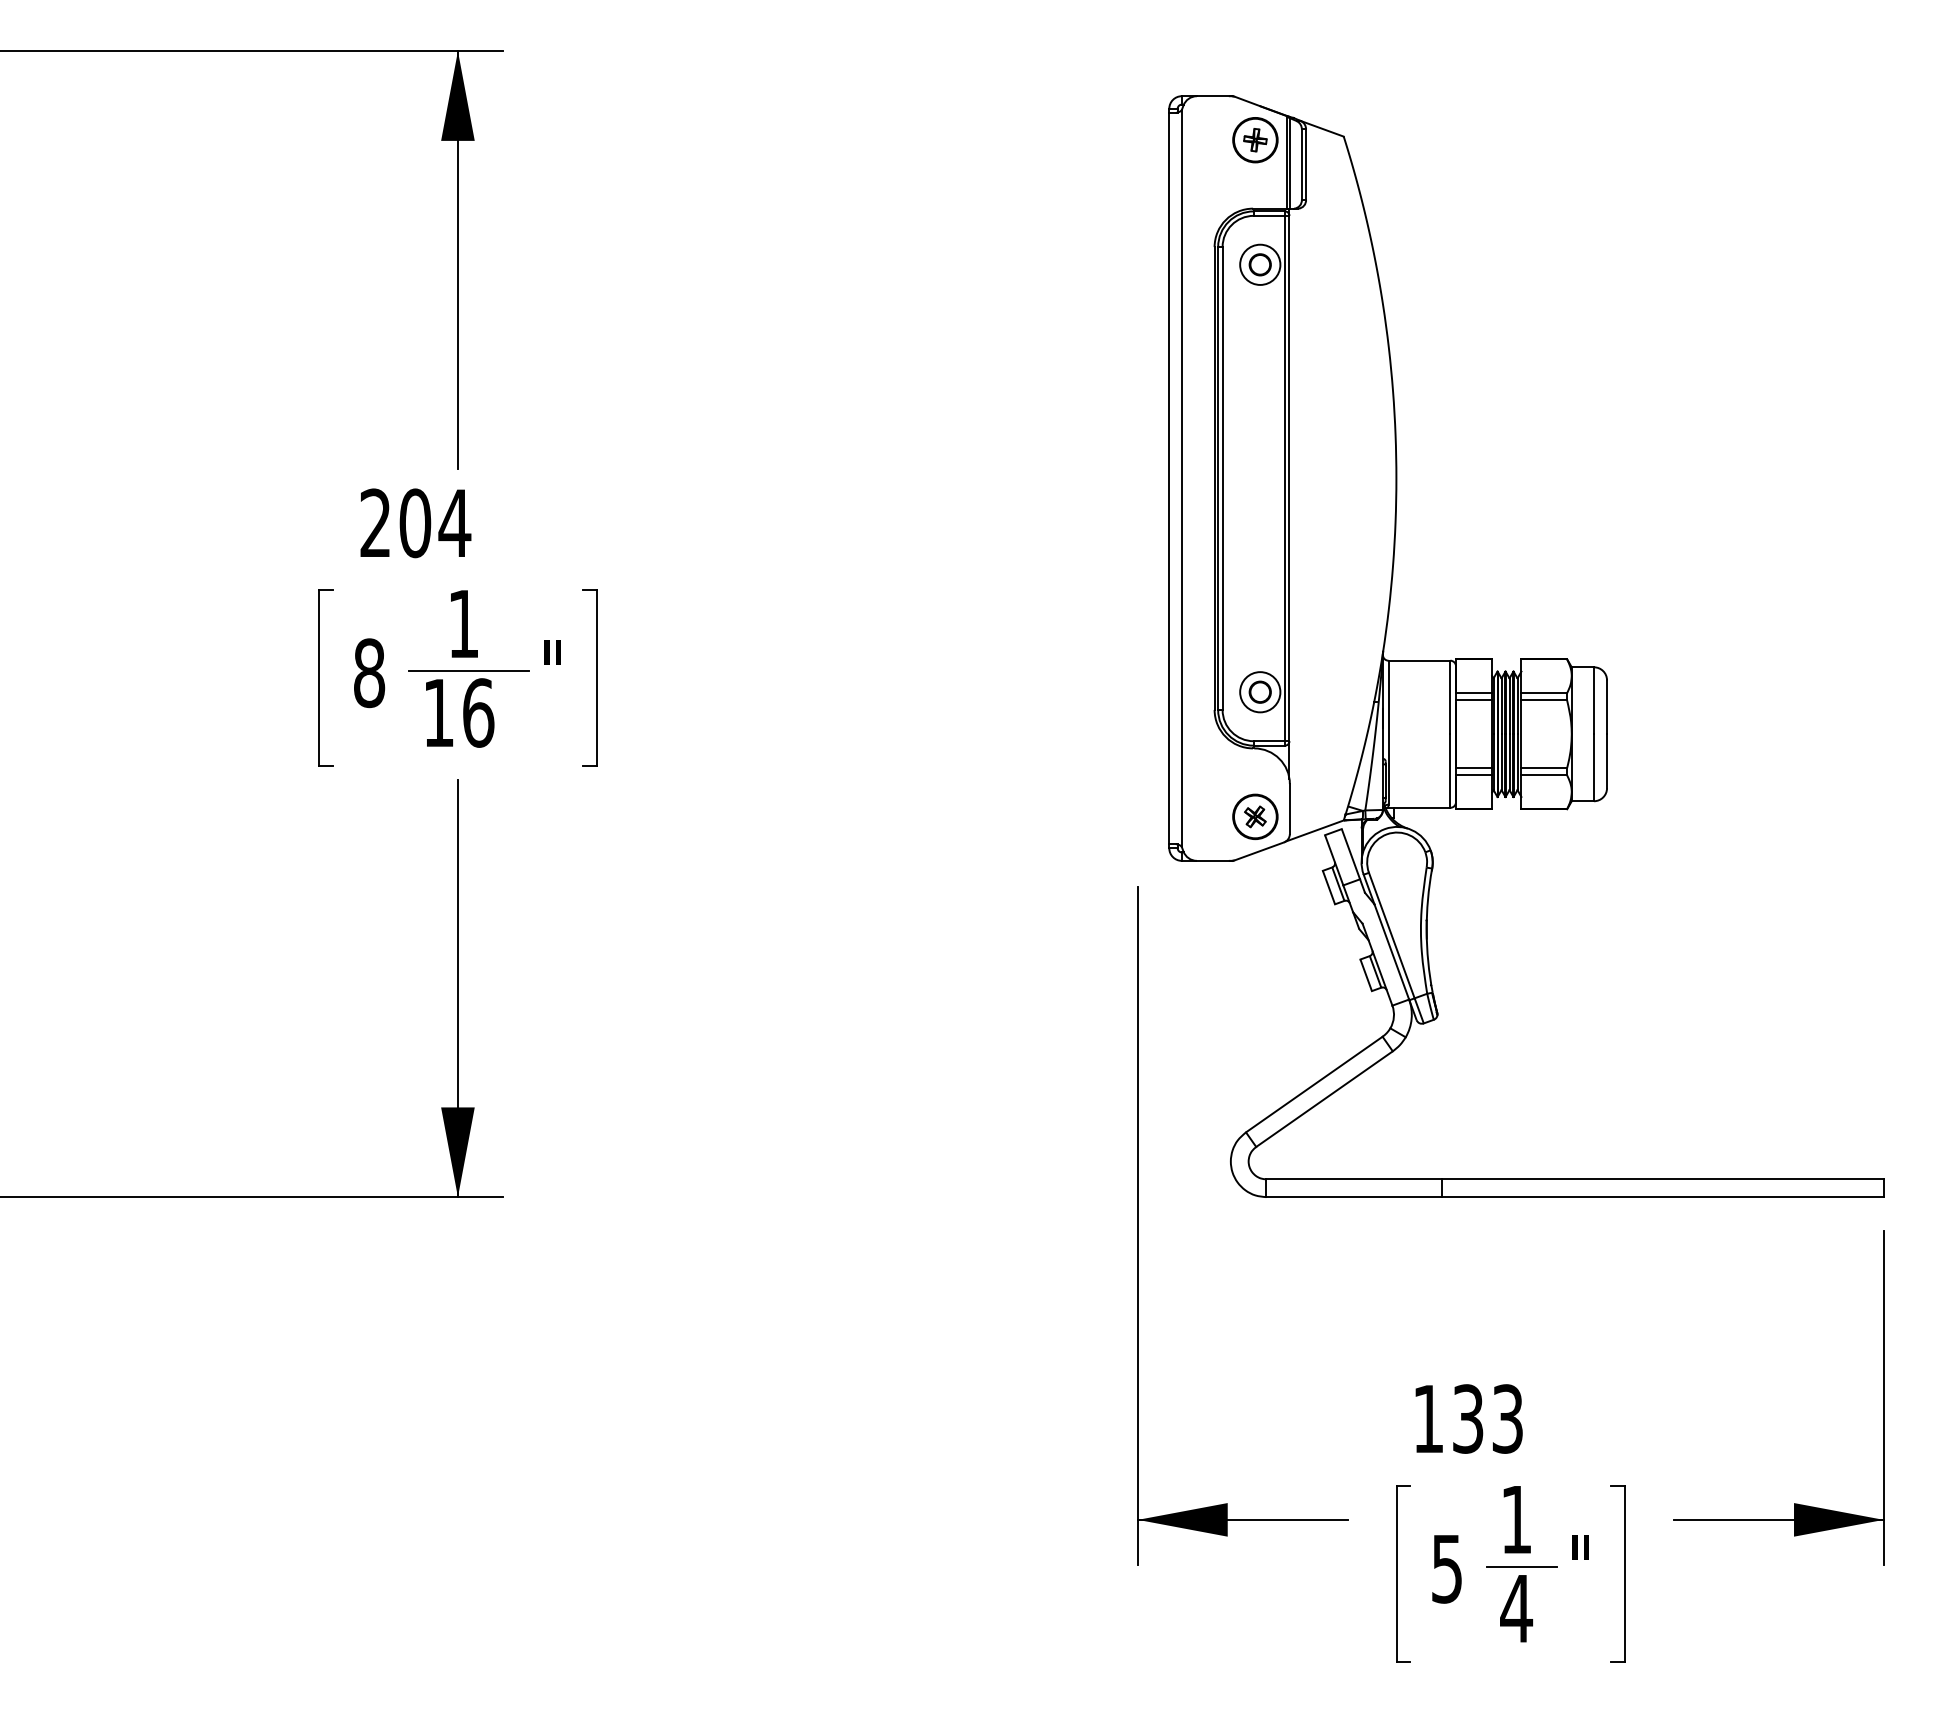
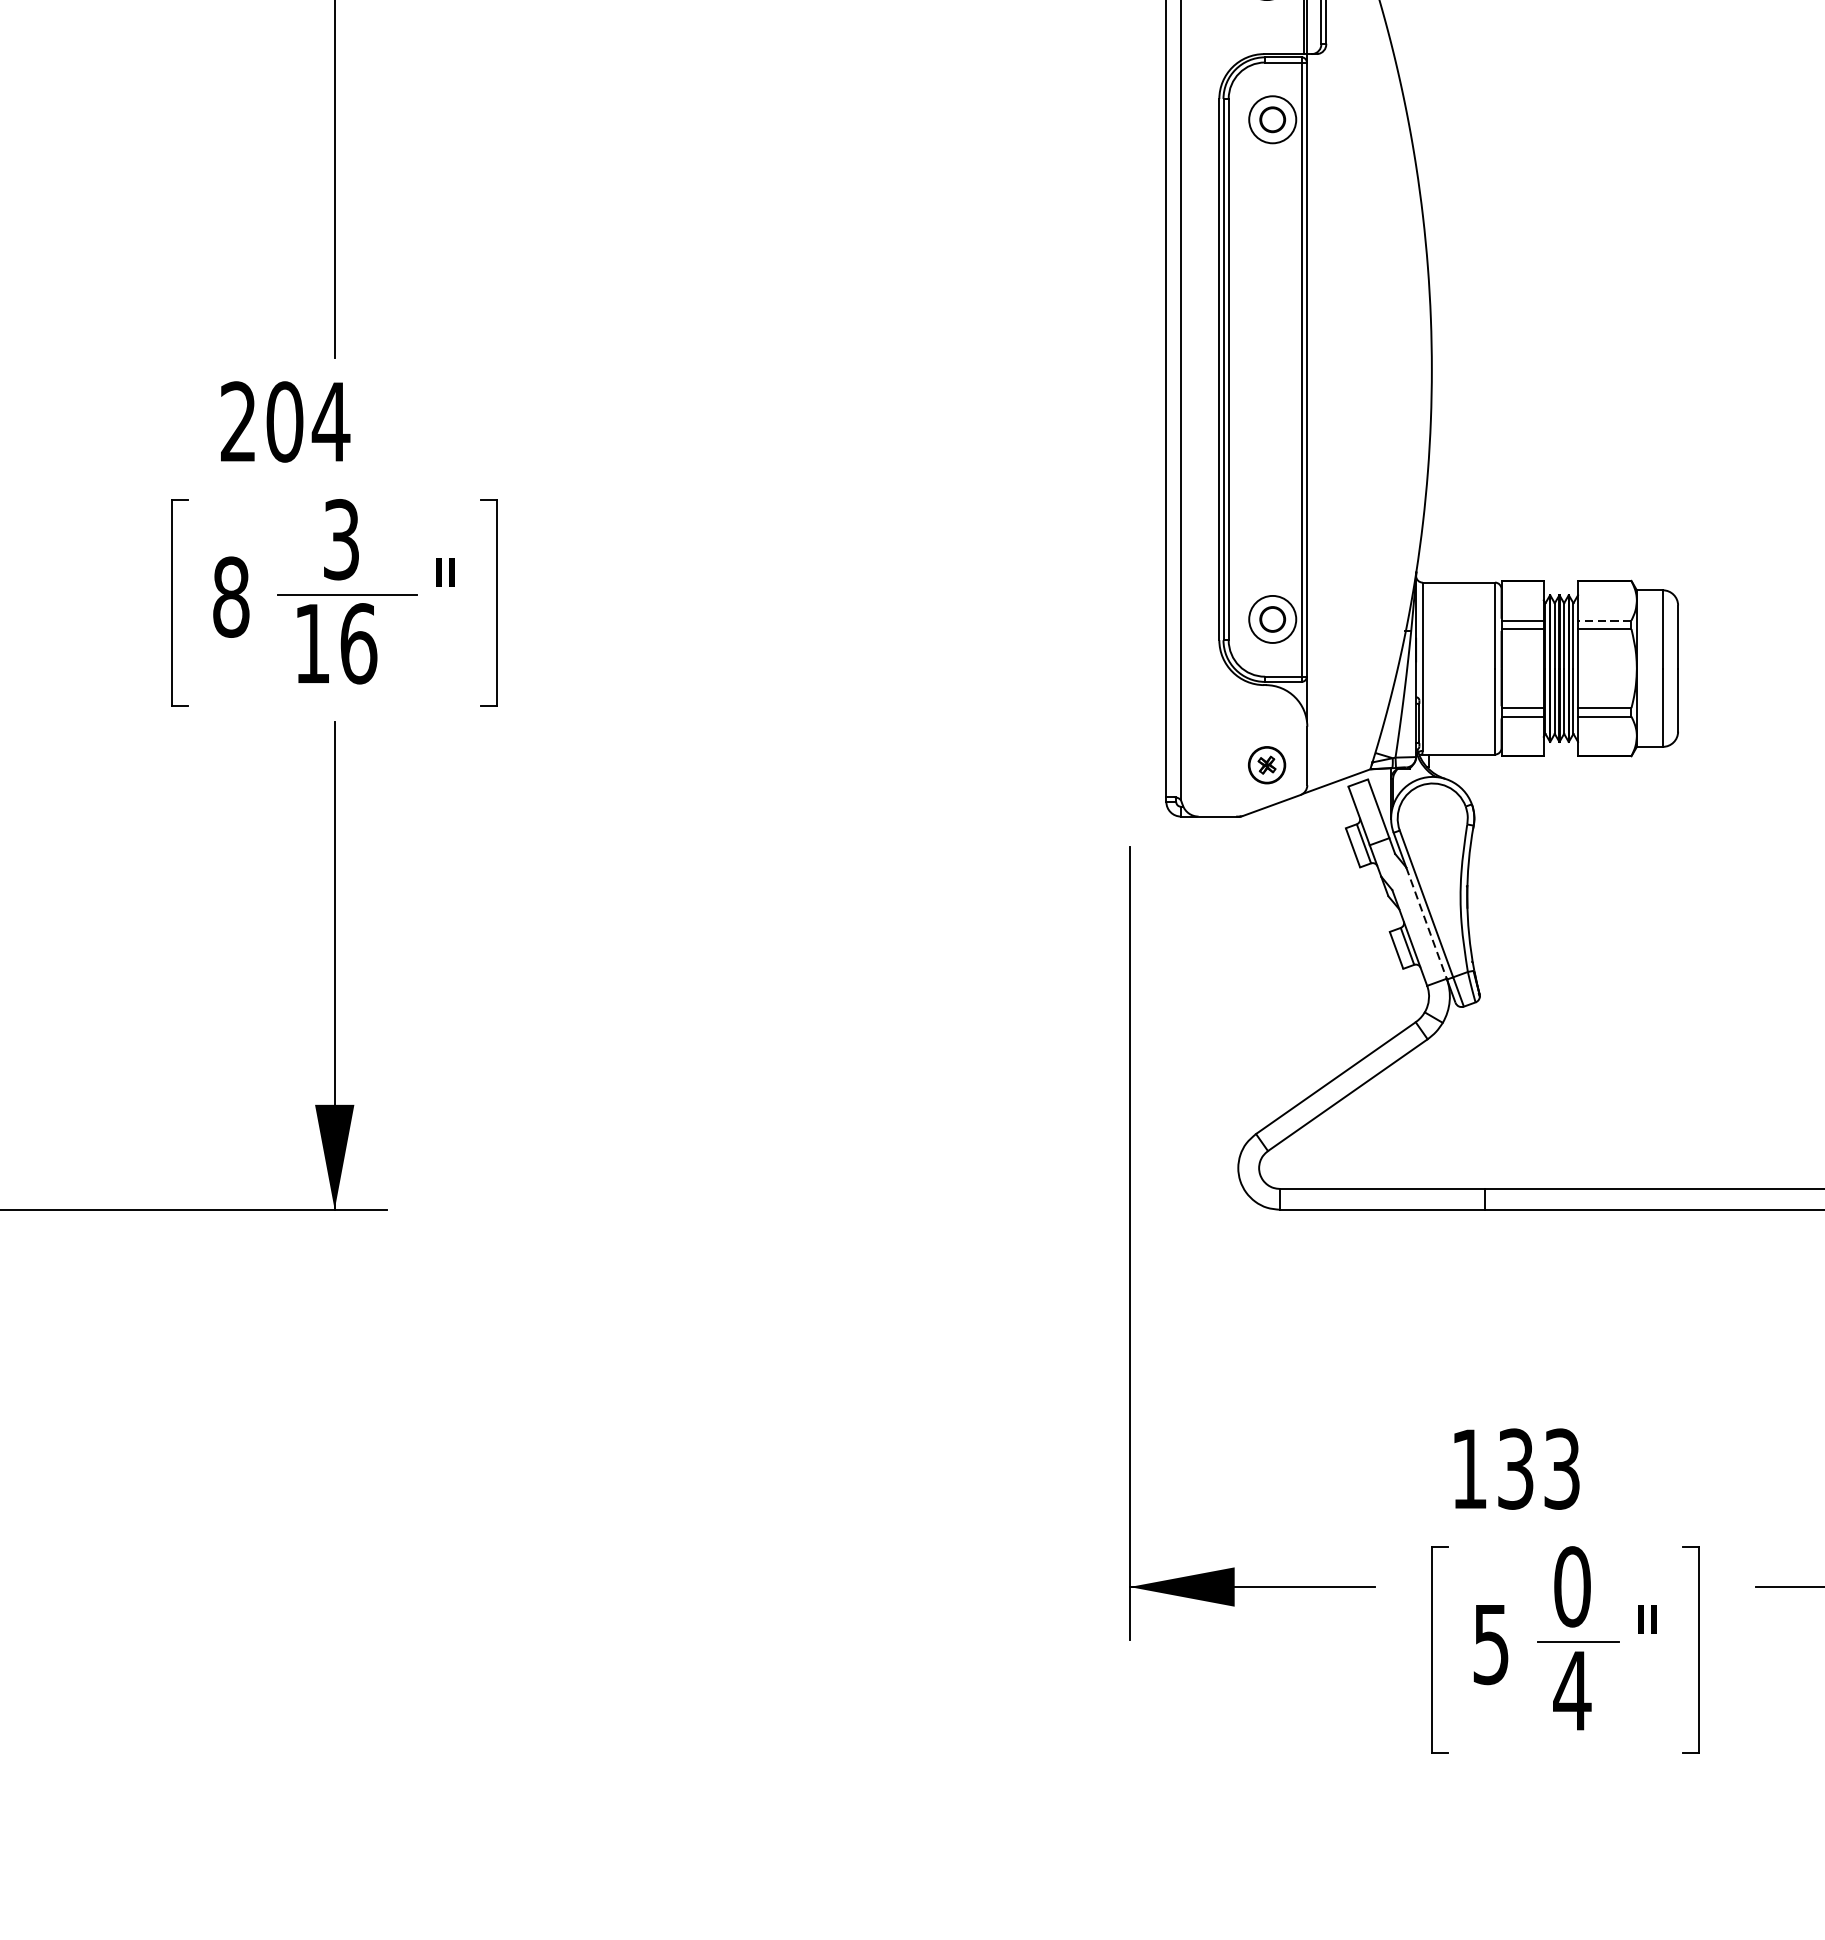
text: (463, 623) -> (341, 539), 1 -> 3
line: (1544, 693) -> (1605, 620), solid -> dashed
part: (1255, 816) -> (1267, 764), size x0.7
line: (1391, 951) -> (1426, 922), solid -> dashed
text: (1516, 1519) -> (1572, 1586), 1 -> 0

